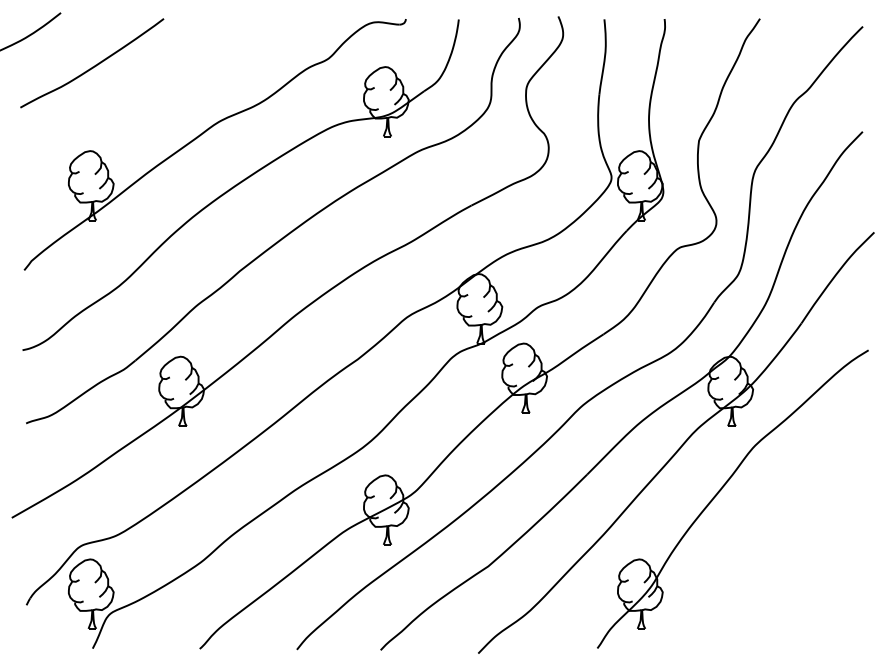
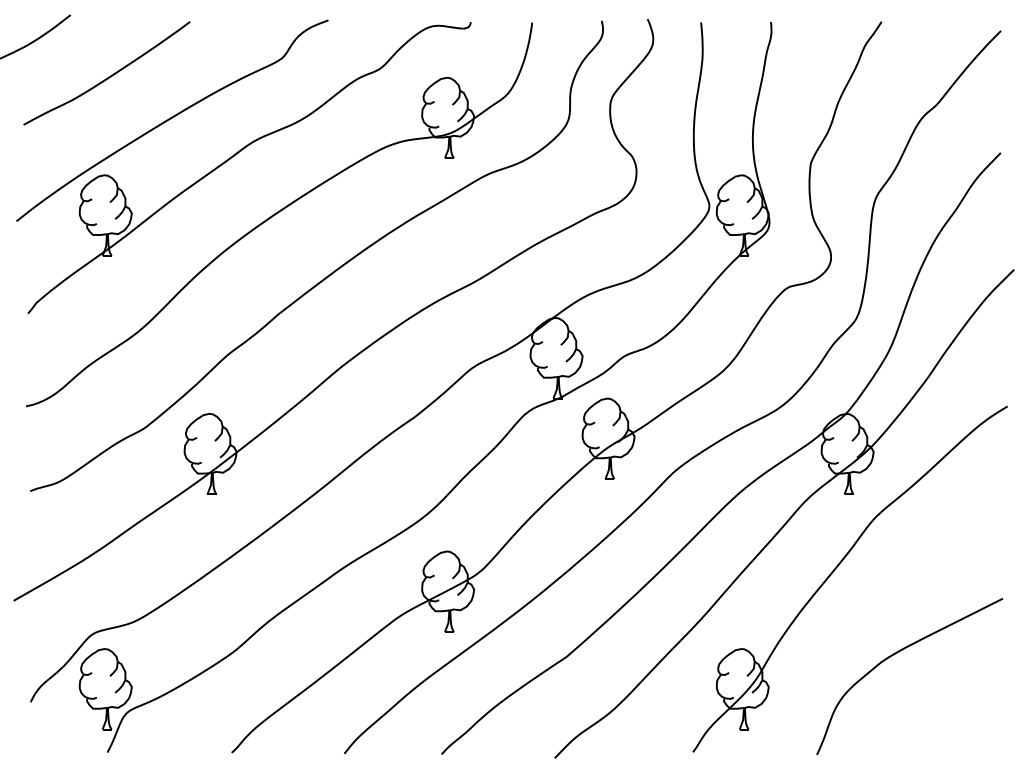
curve: (148, 102) -> (172, 118), added
curve: (770, 565) -> (893, 656), added

